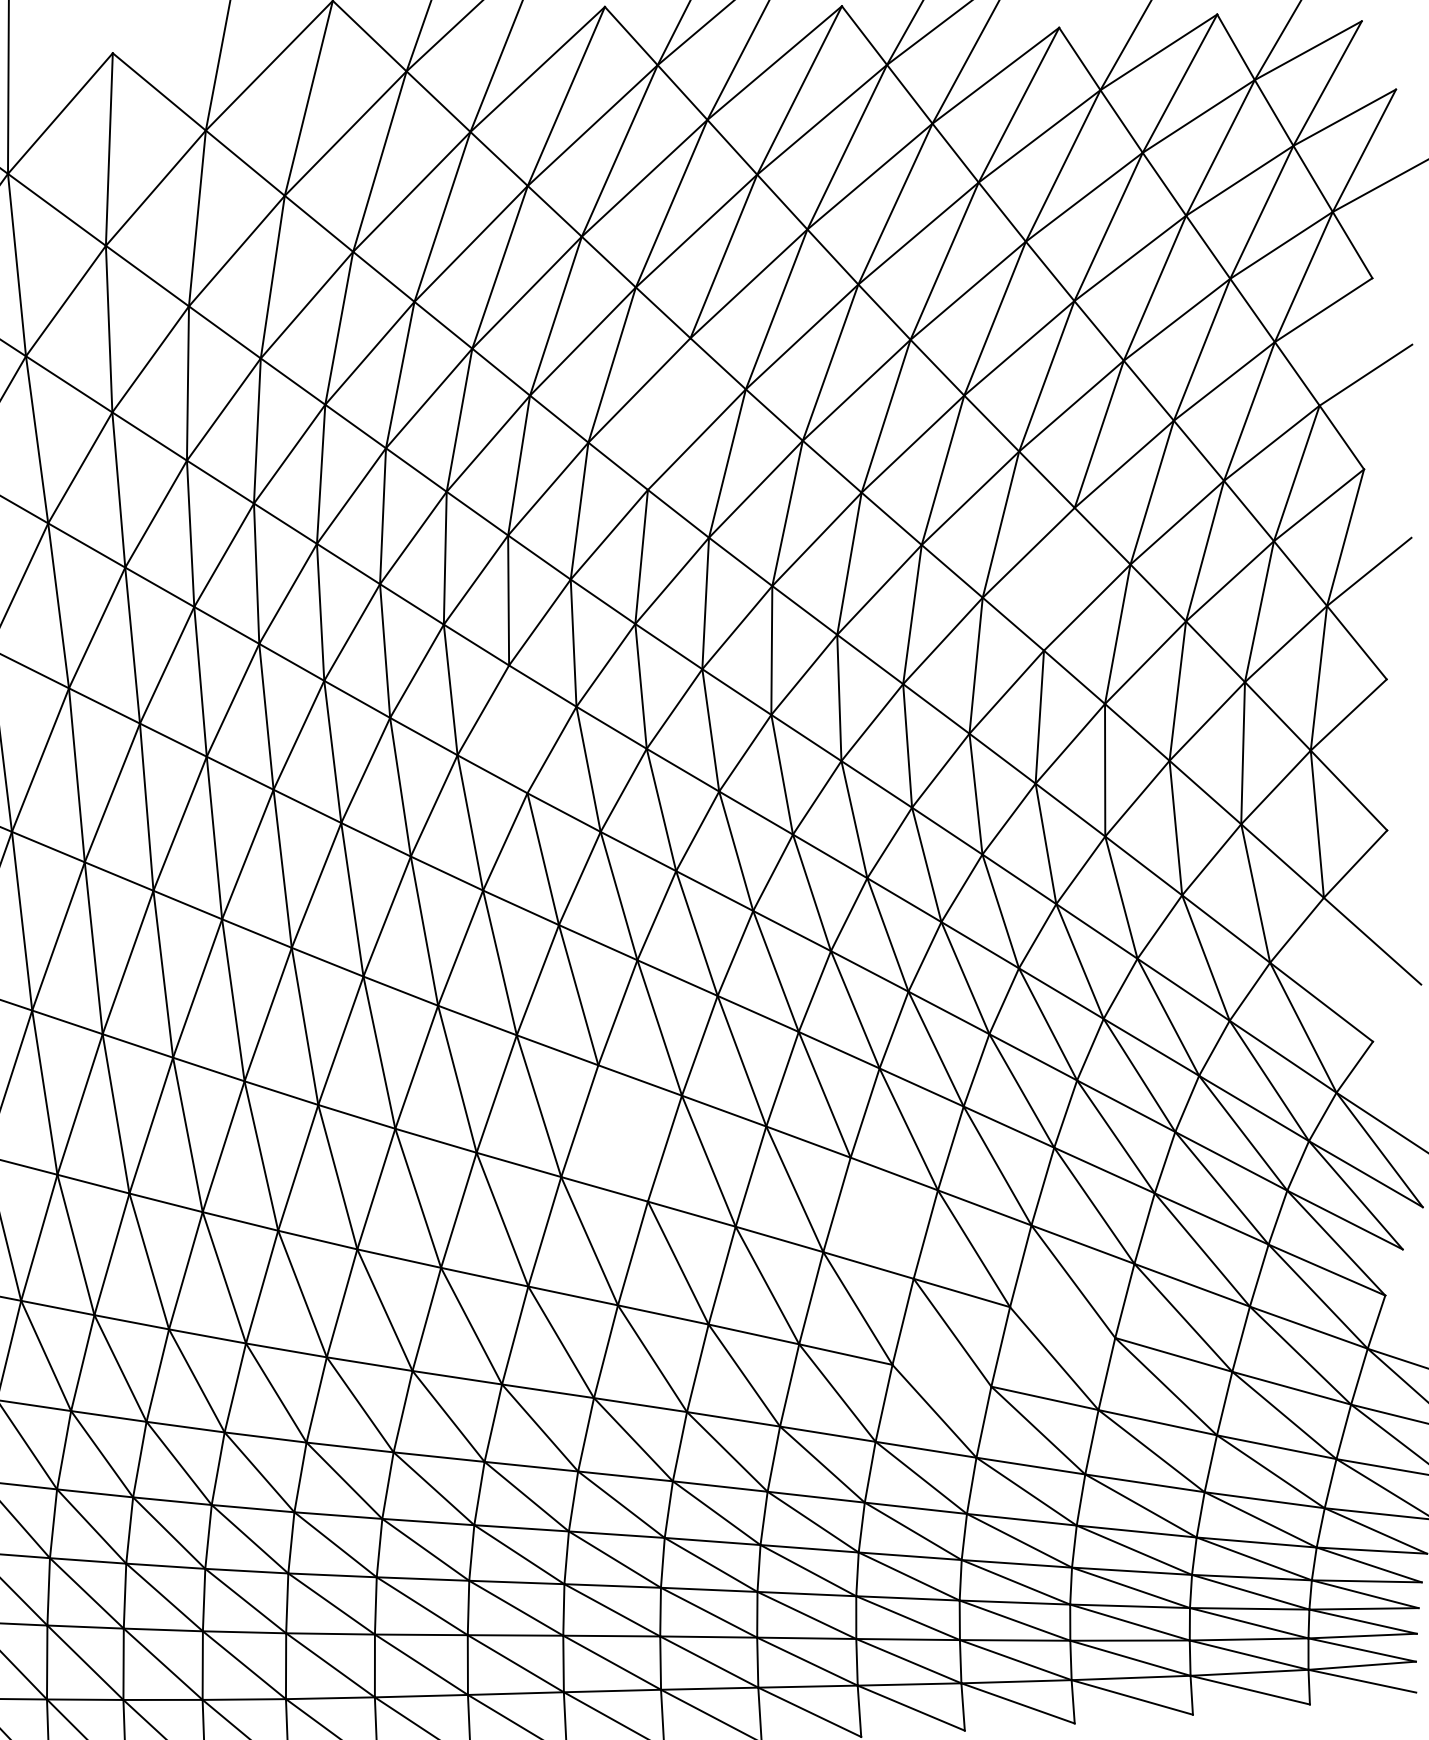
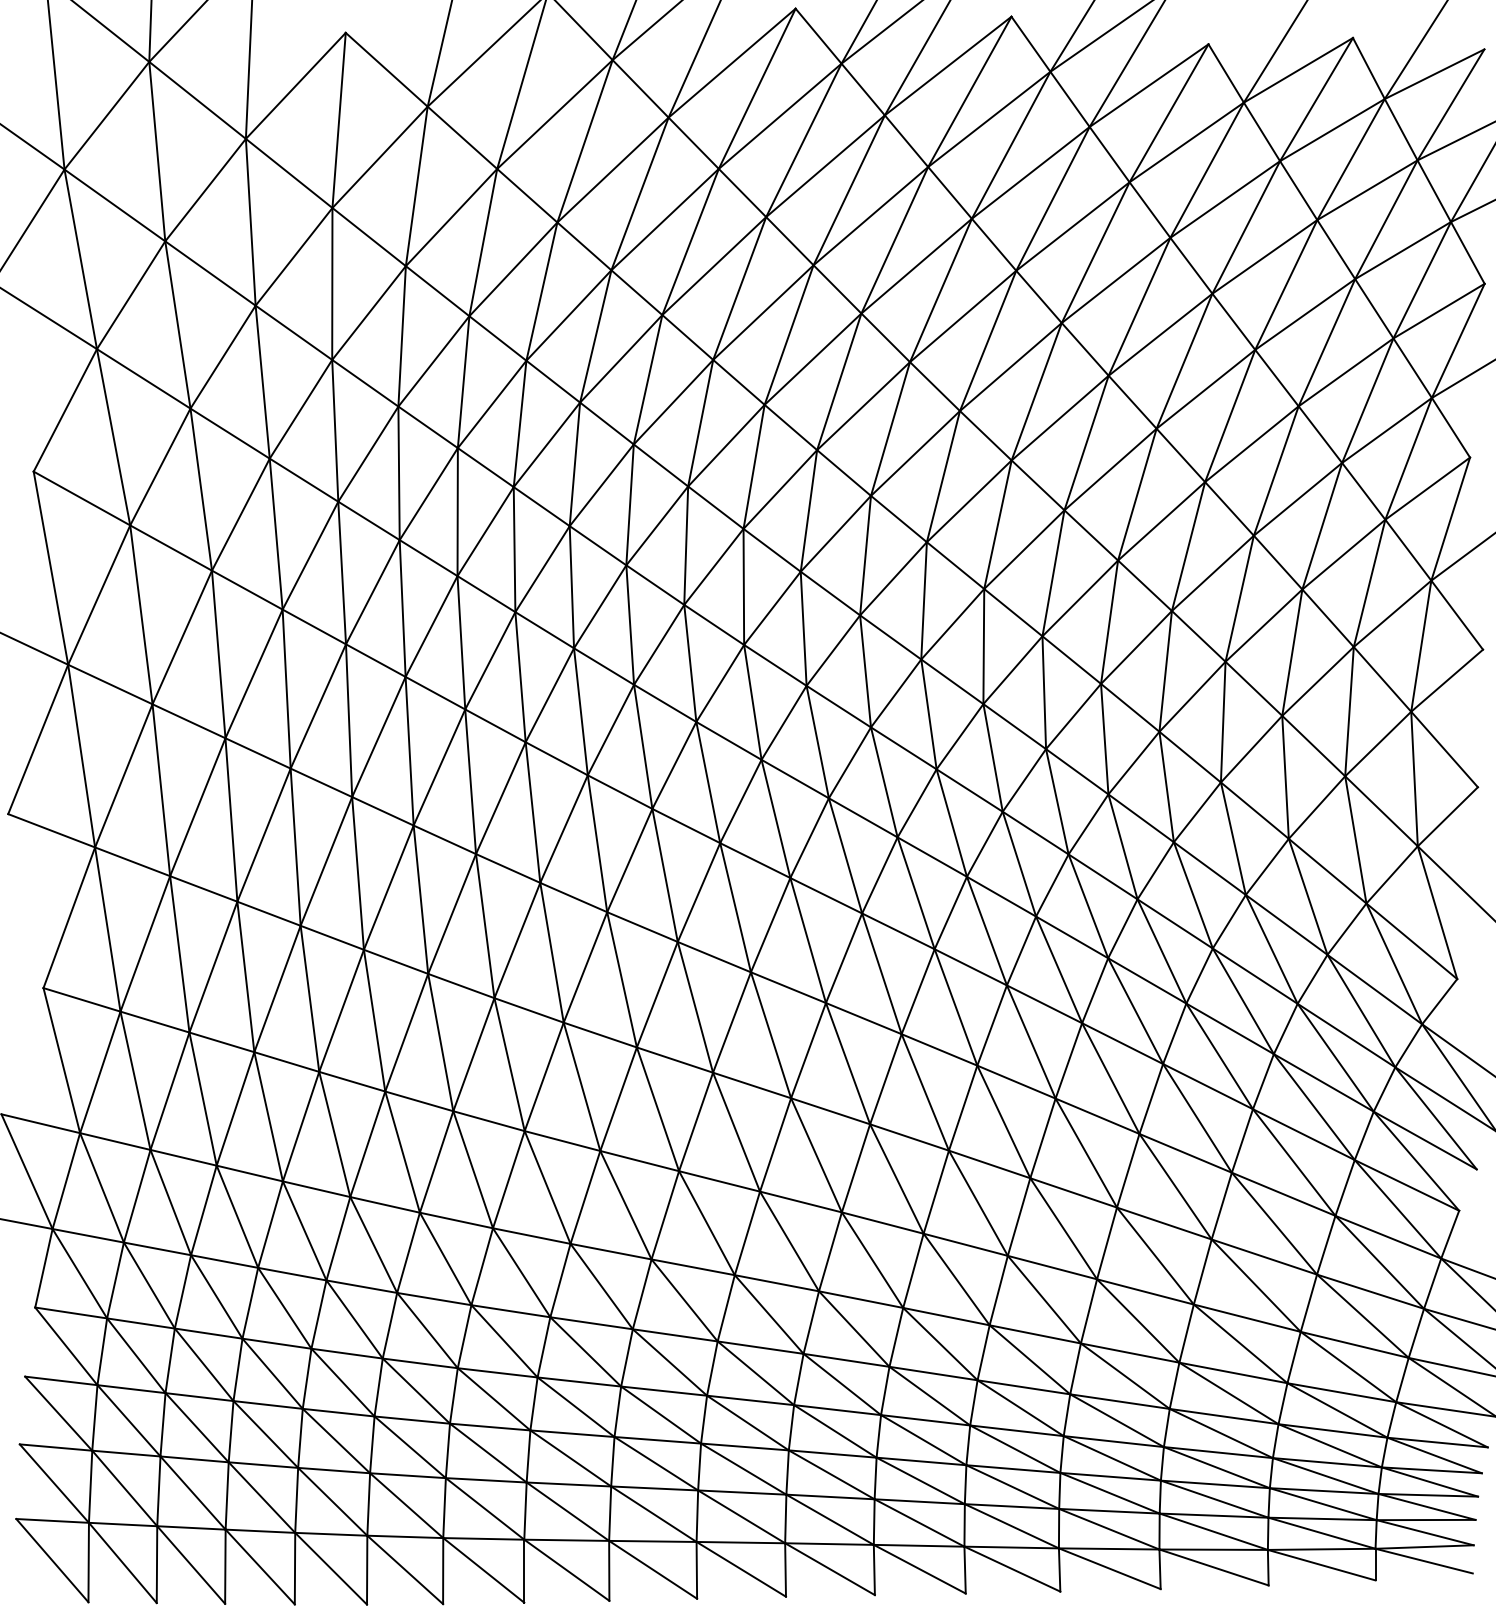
line: (1345, 341) -> (1457, 340), added
line: (669, 413) -> (839, 381), added
line: (1059, 579) -> (1188, 546), added
line: (518, 728) -> (690, 662), added
line: (1348, 969) -> (1437, 912), added
line: (622, 1133) -> (770, 1035), added
line: (881, 1217) -> (1003, 1121), added
line: (1062, 1322) -> (1164, 1223), added
line: (941, 1375) -> (1052, 1267), added

